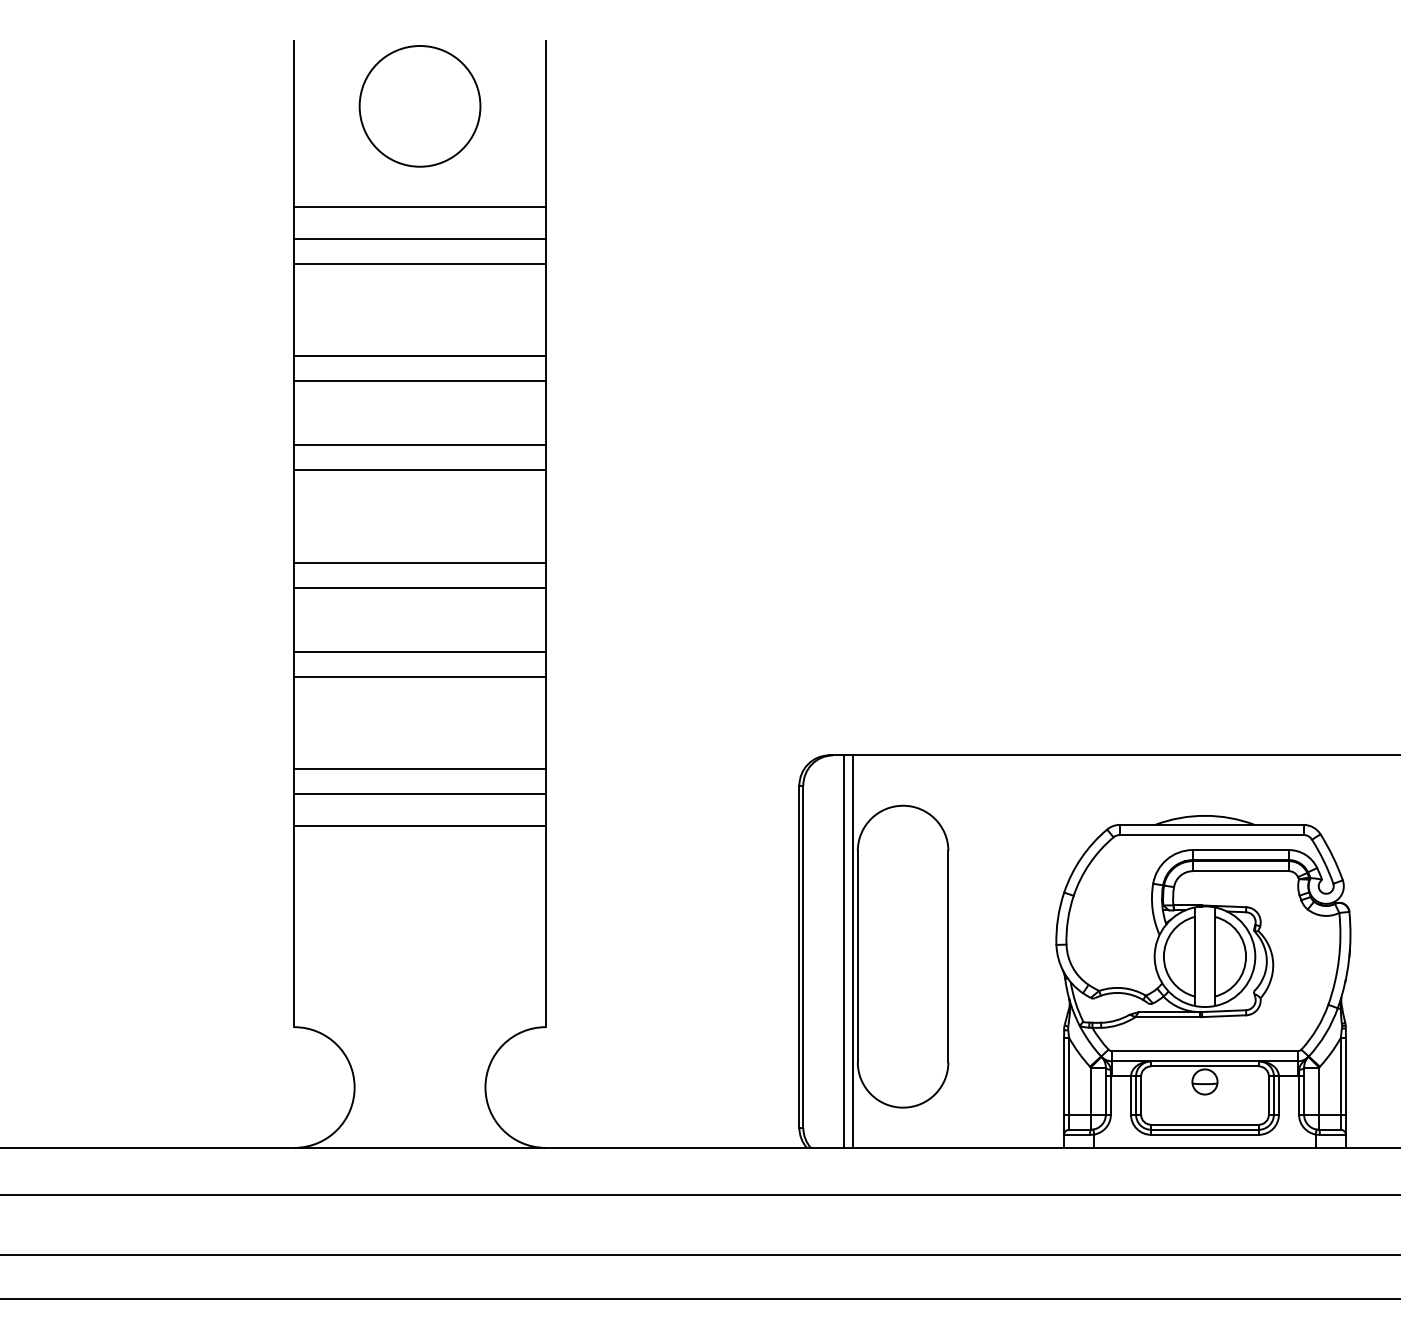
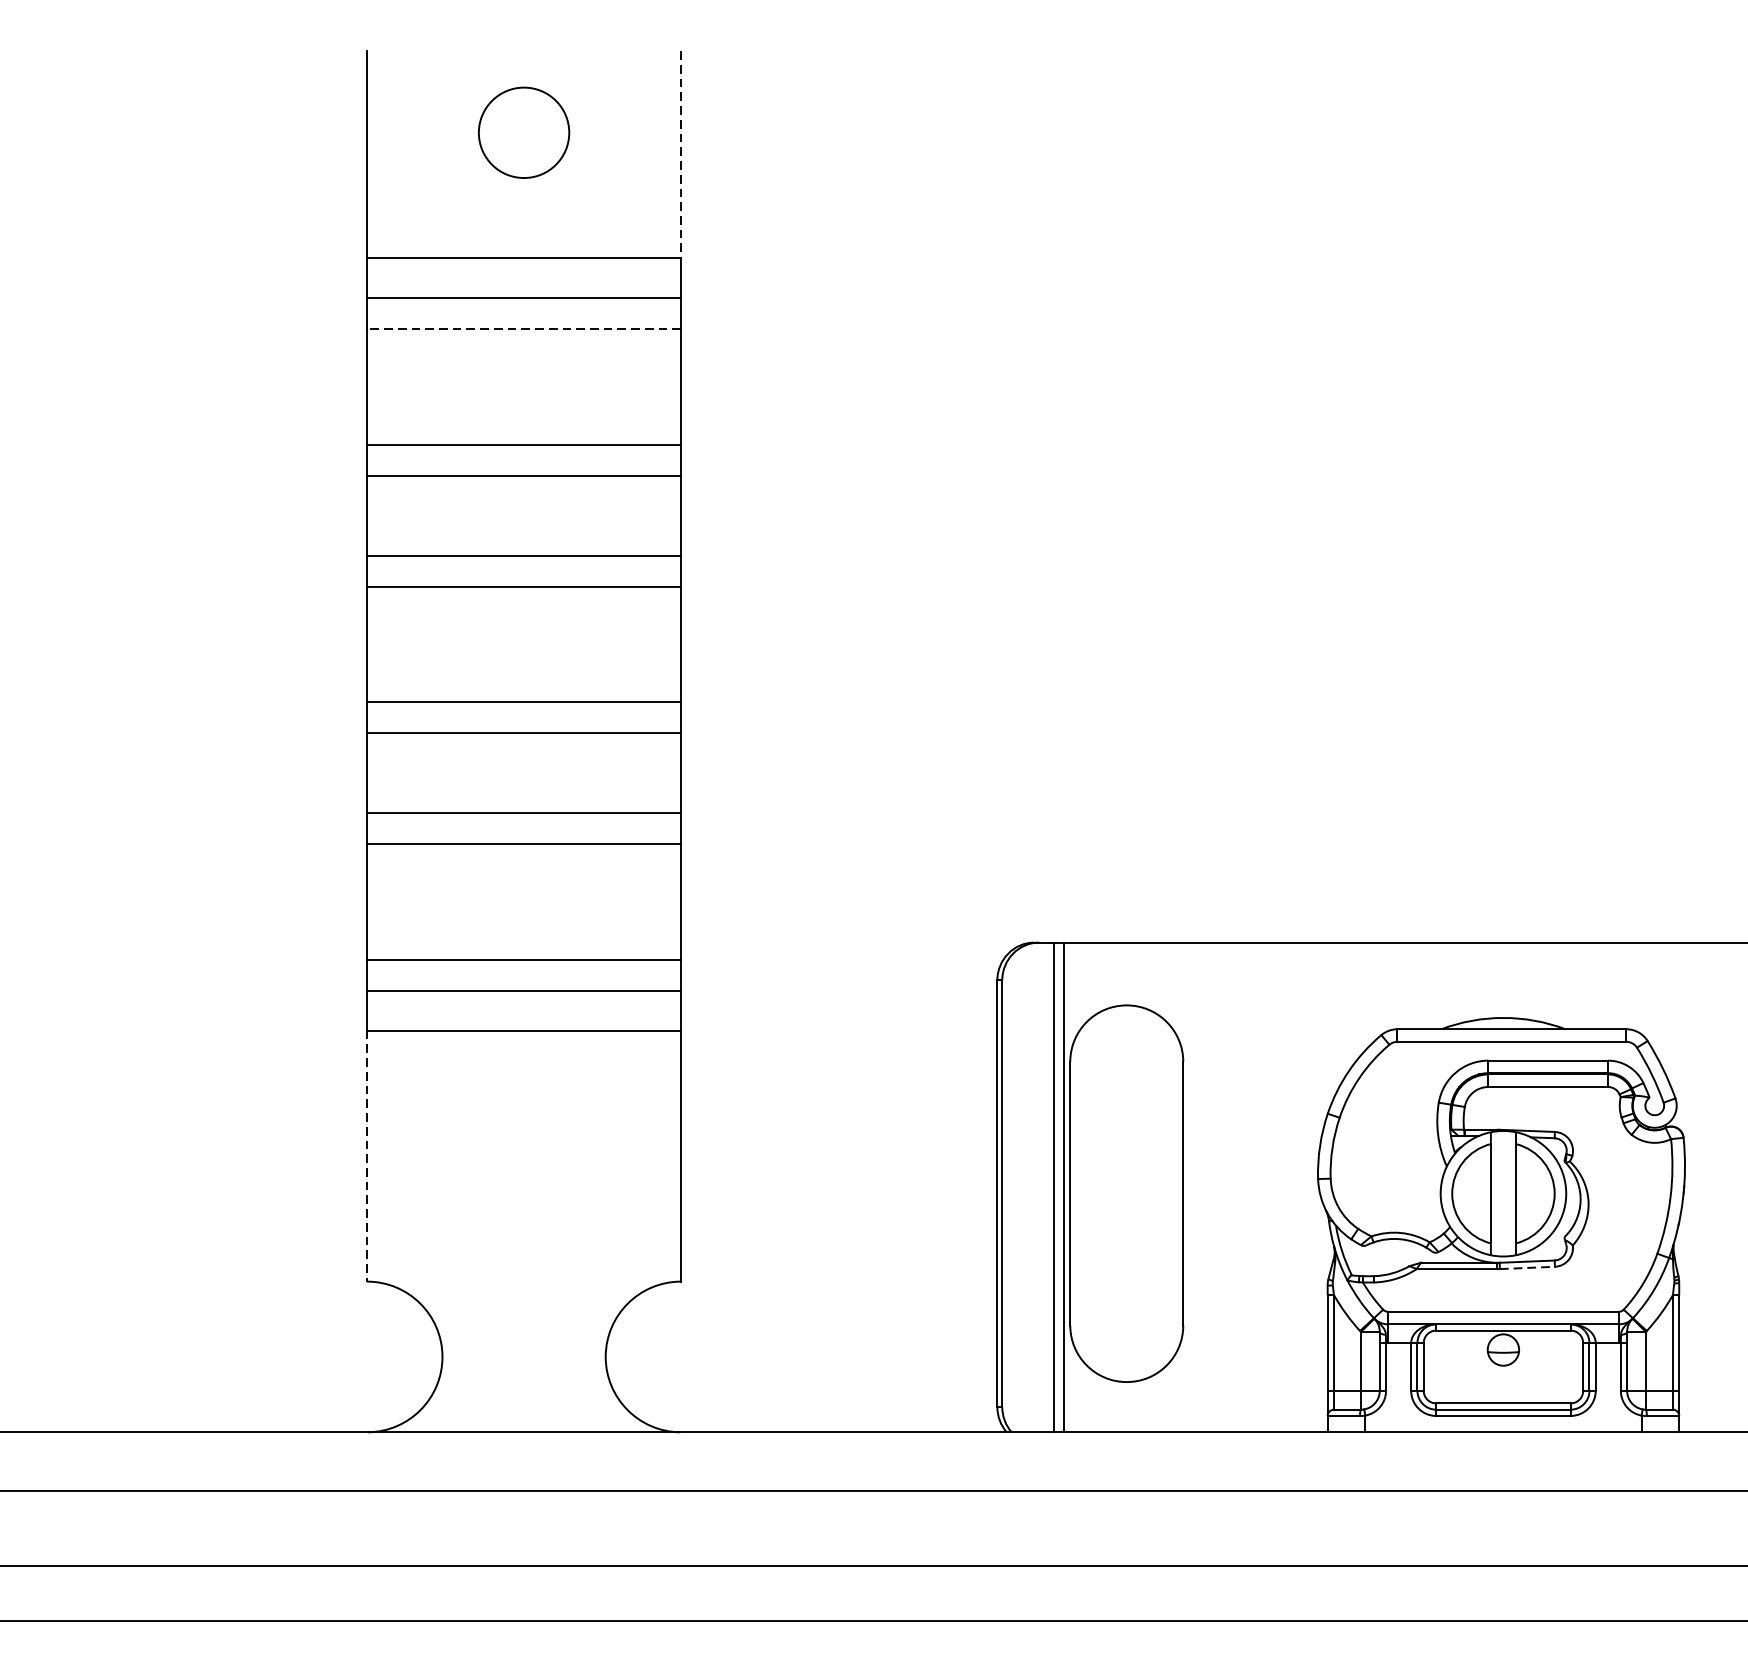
circle: (419, 106) -> (523, 132), size x0.6
line: (545, 124) -> (680, 155), solid -> dashed
line: (420, 263) -> (524, 328), solid -> dashed
line: (294, 926) -> (367, 1156), solid -> dashed
line: (1224, 1016) -> (1527, 1268), solid -> dashed

